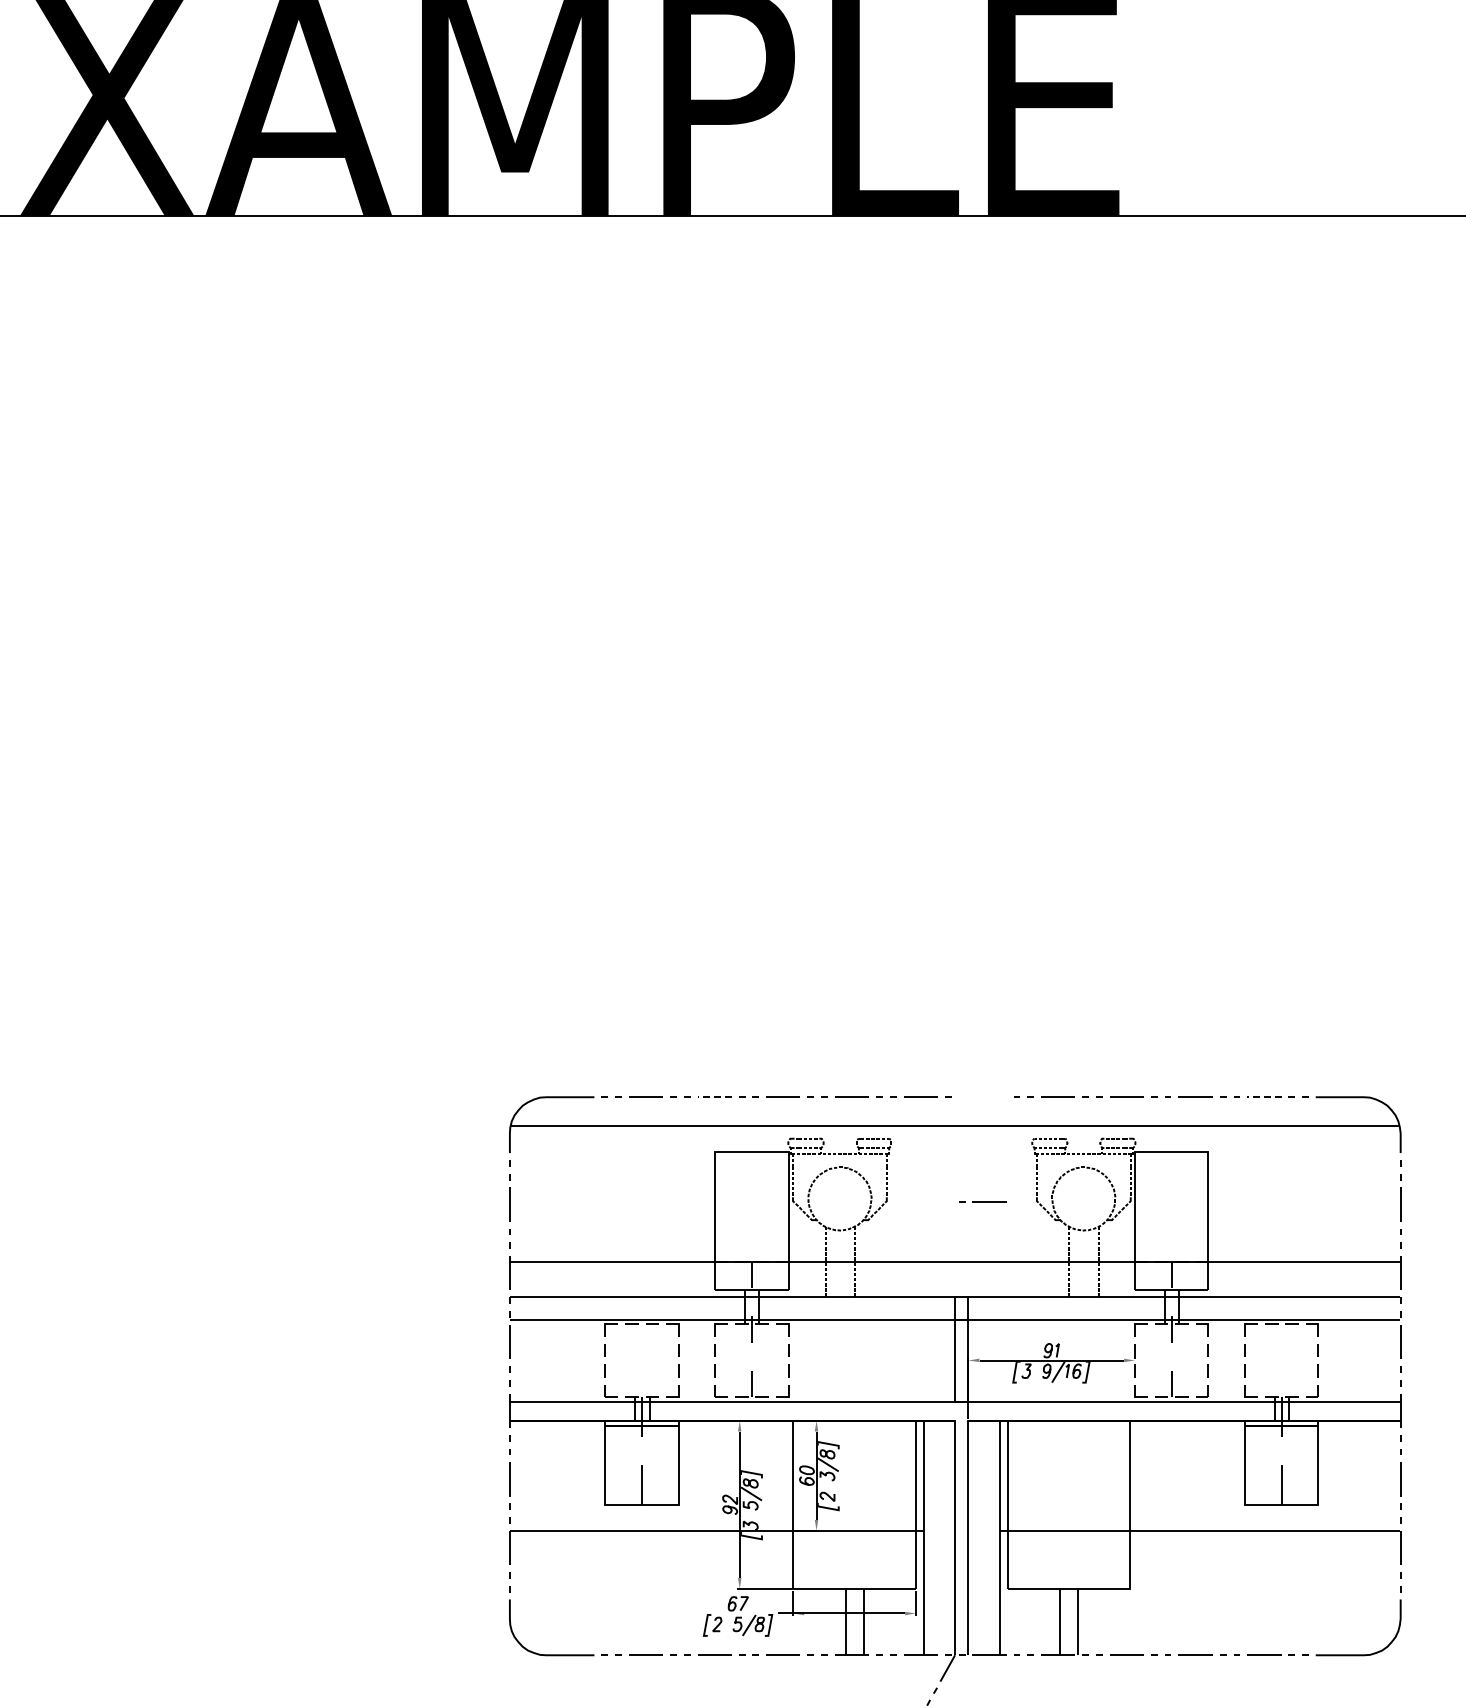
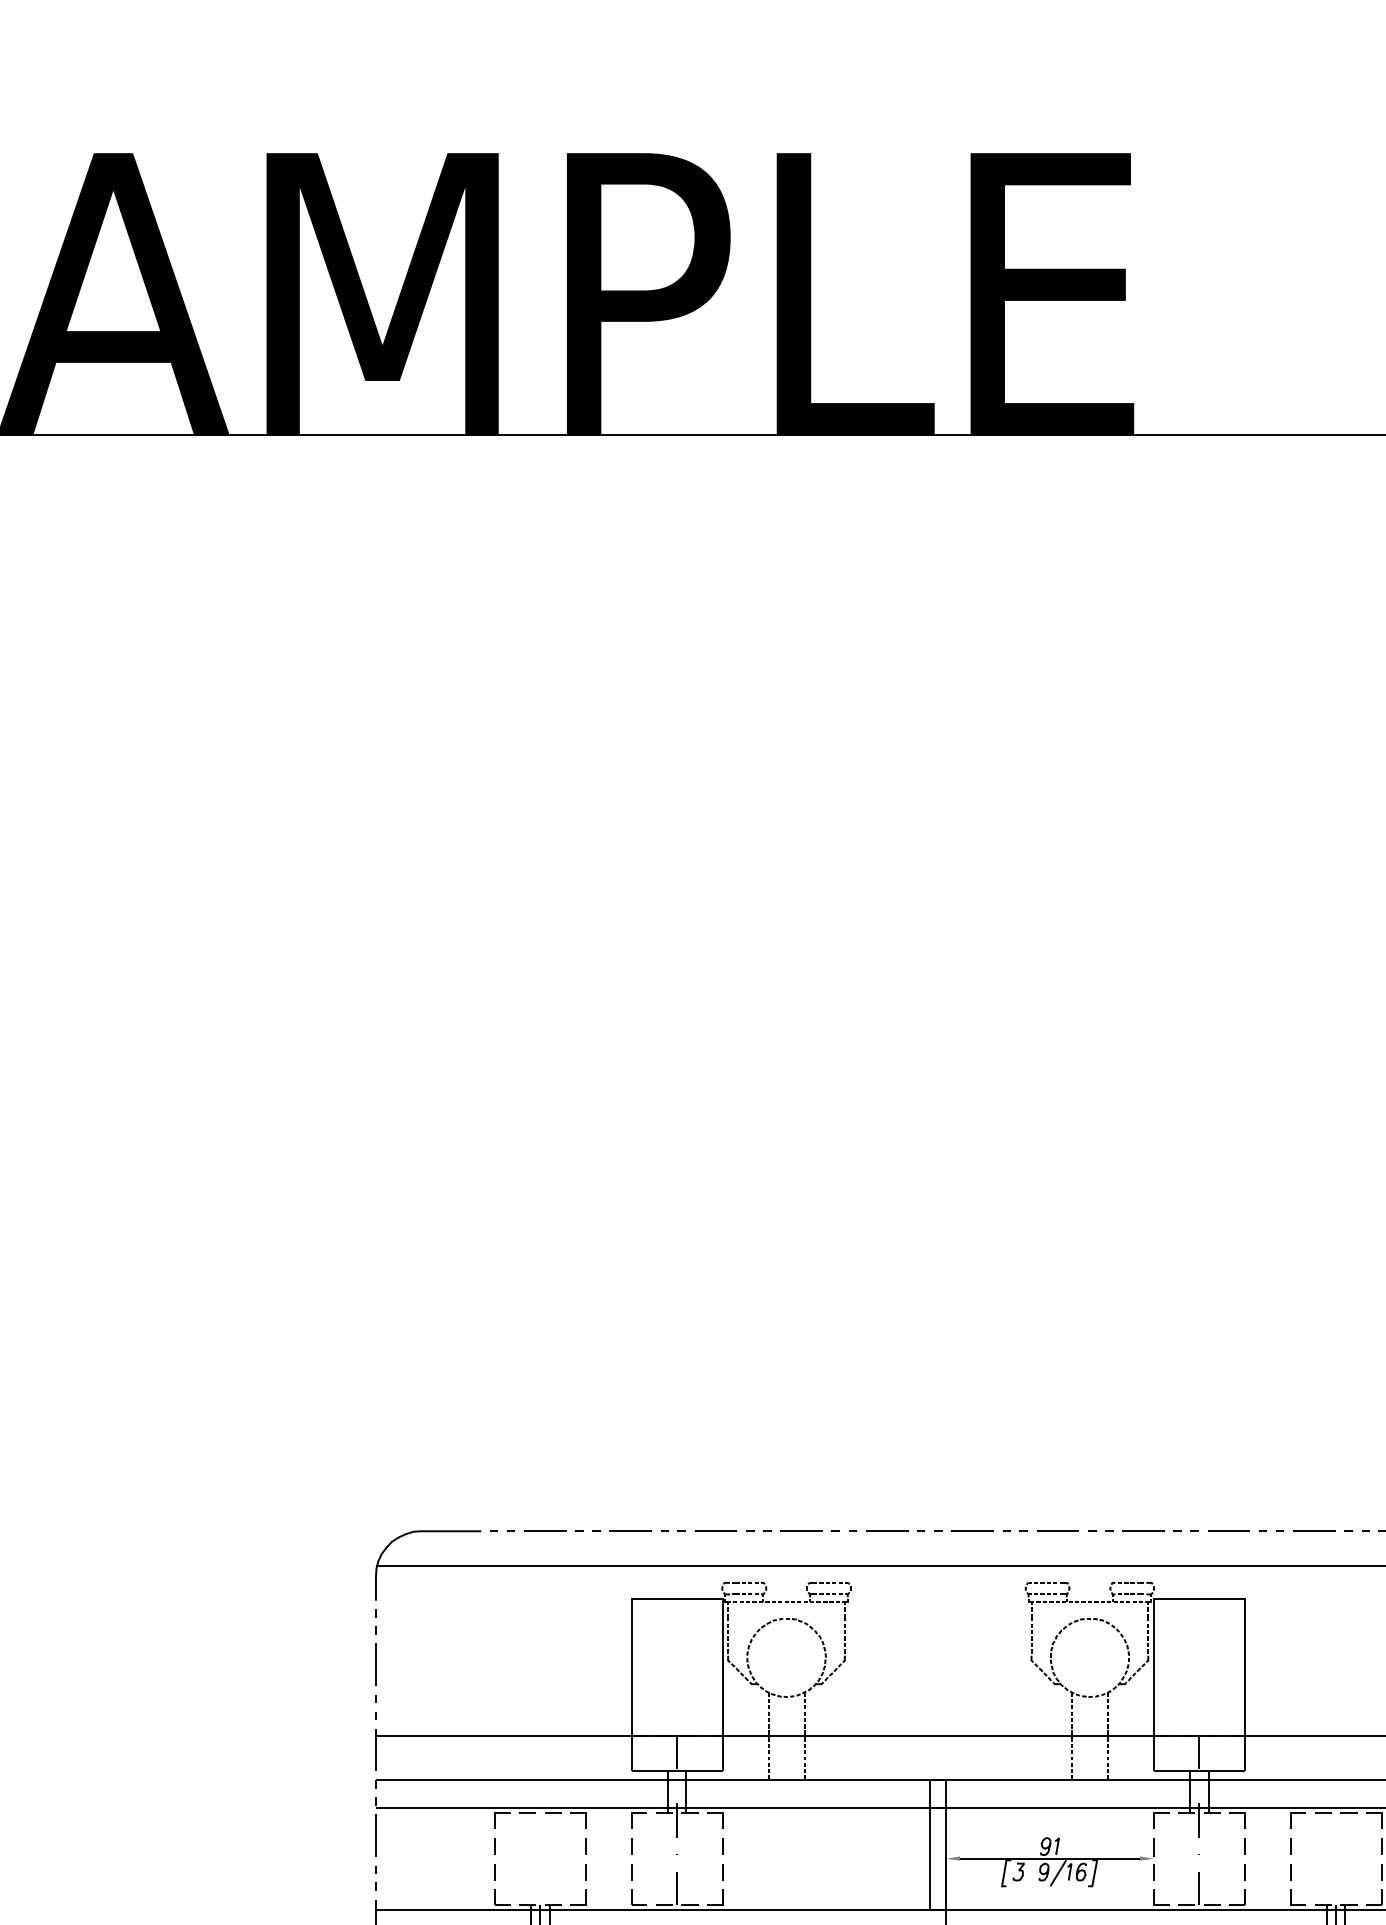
line: (714, 1097) -> (630, 1531), dashed -> solid
line: (1263, 1097) -> (1313, 1531), dashed -> solid
line: (982, 1201) -> (963, 1530), moved

